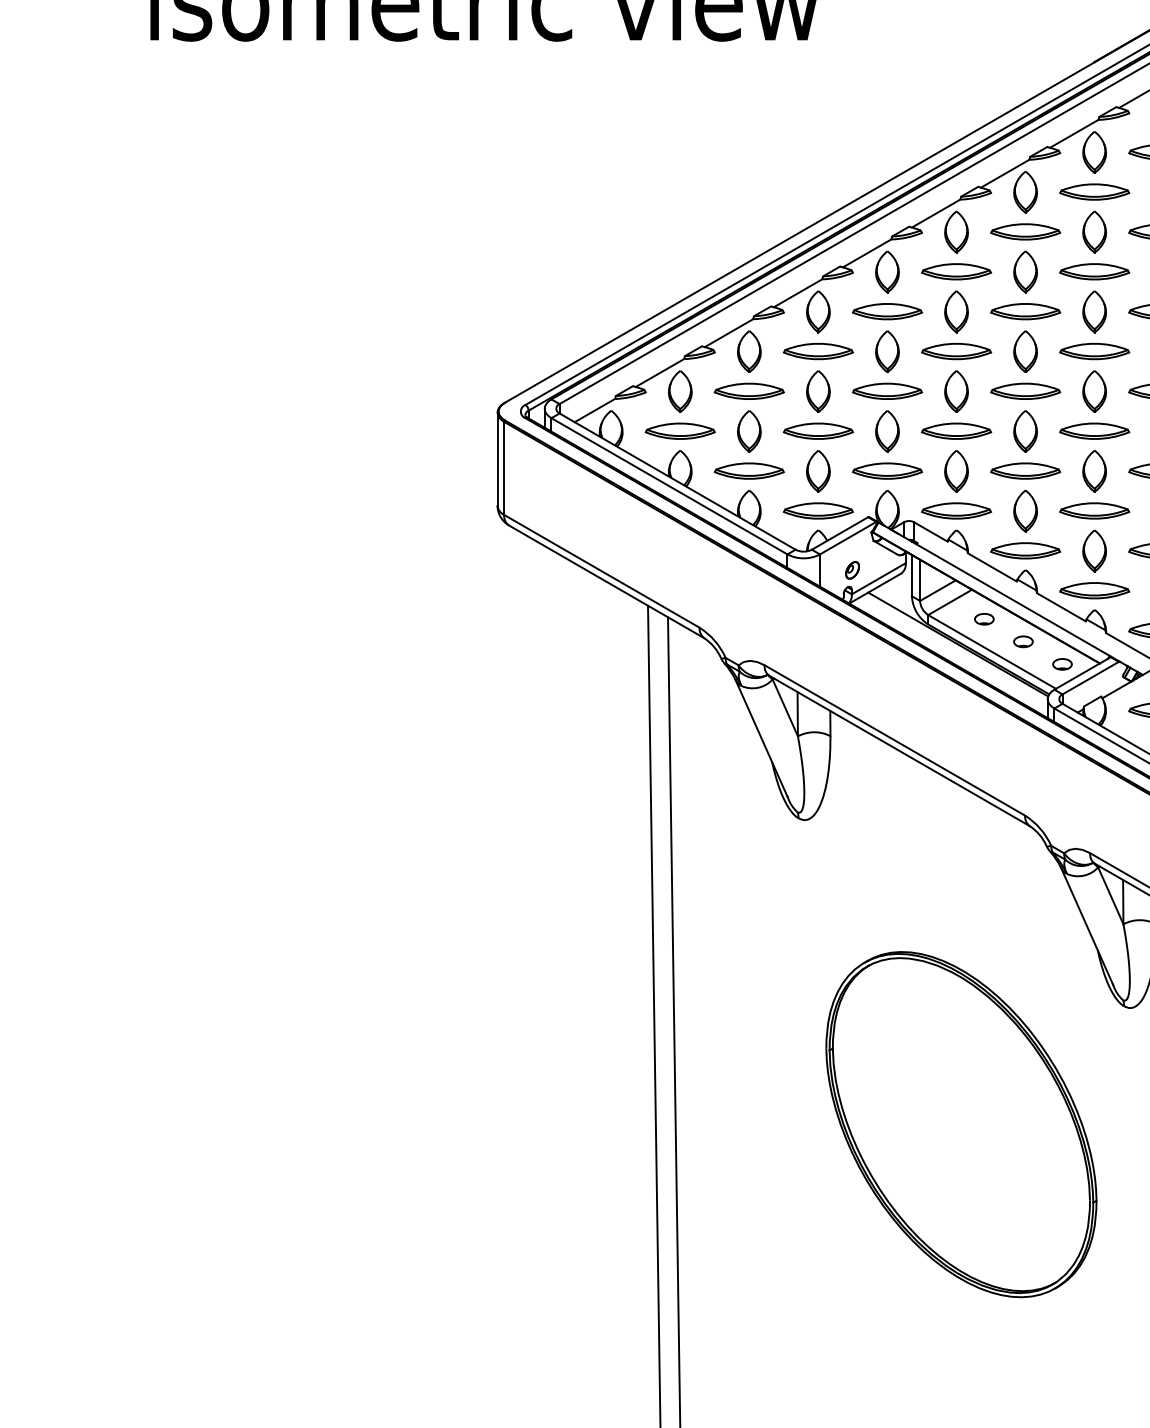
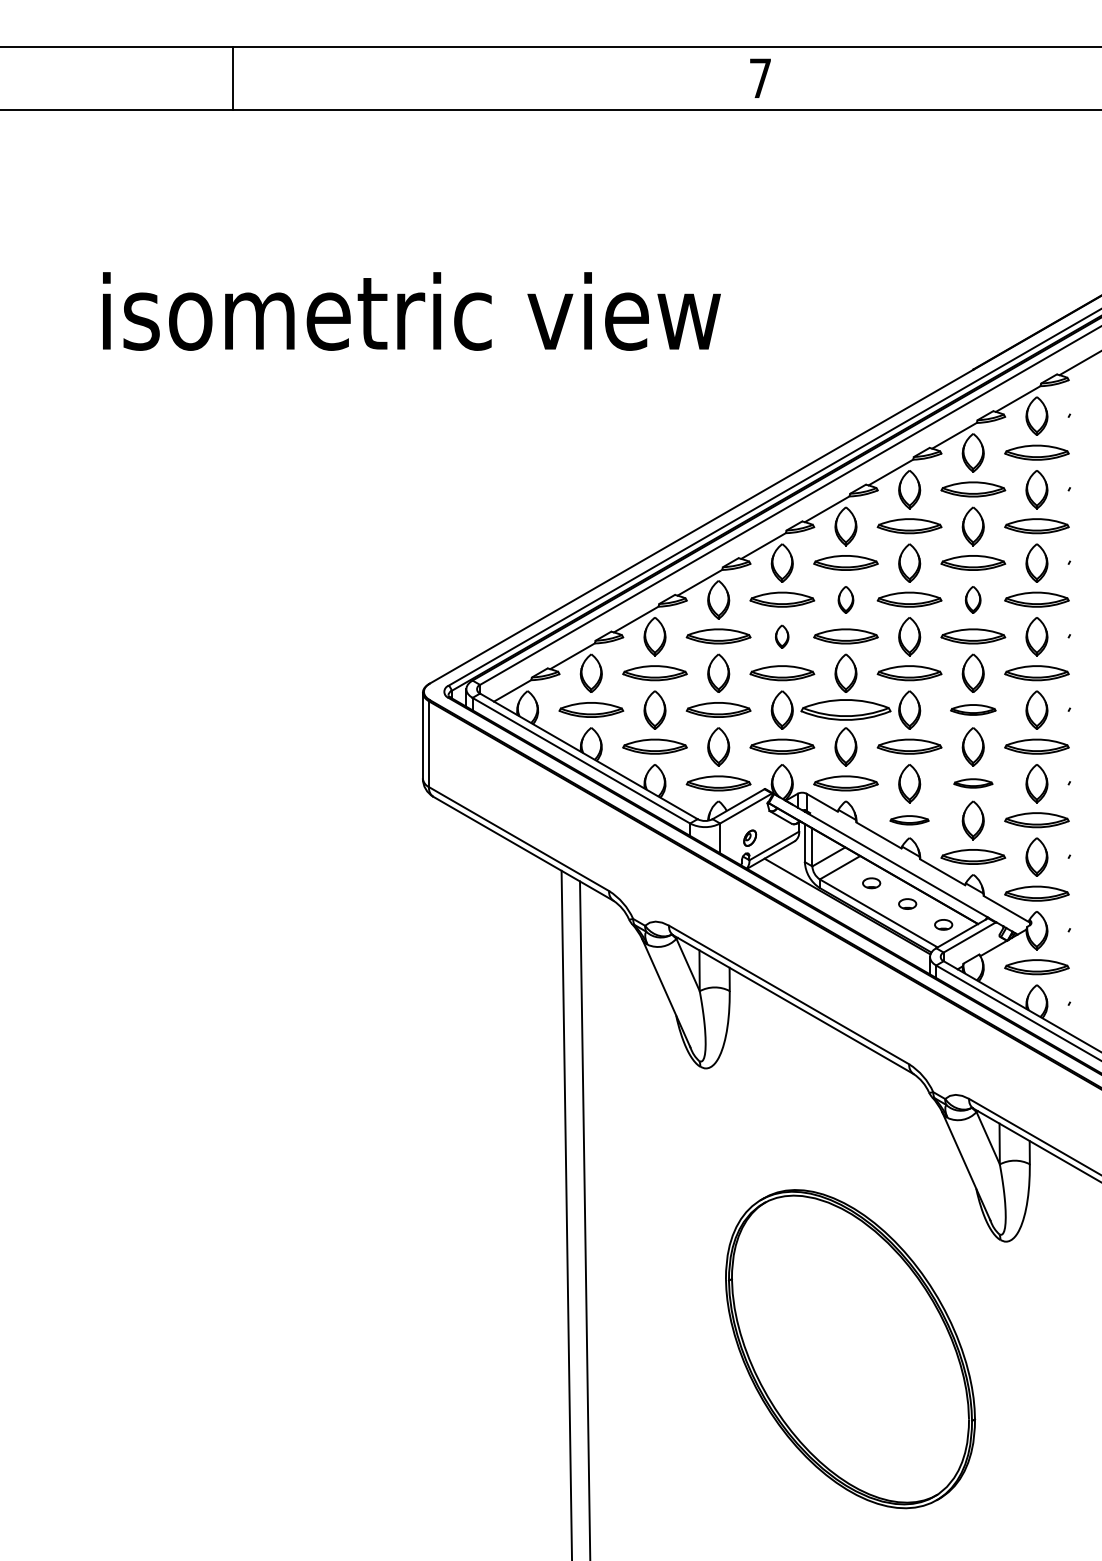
part: (956, 311) -> (845, 599), size x0.7
part: (1093, 311) -> (972, 599), size x0.7
part: (886, 351) -> (781, 636), size x0.6
part: (956, 430) -> (845, 709), size x1.4
part: (1094, 430) -> (973, 709), size x0.7
part: (1094, 511) -> (973, 783), size x0.6
part: (1025, 551) -> (909, 820), size x0.6

